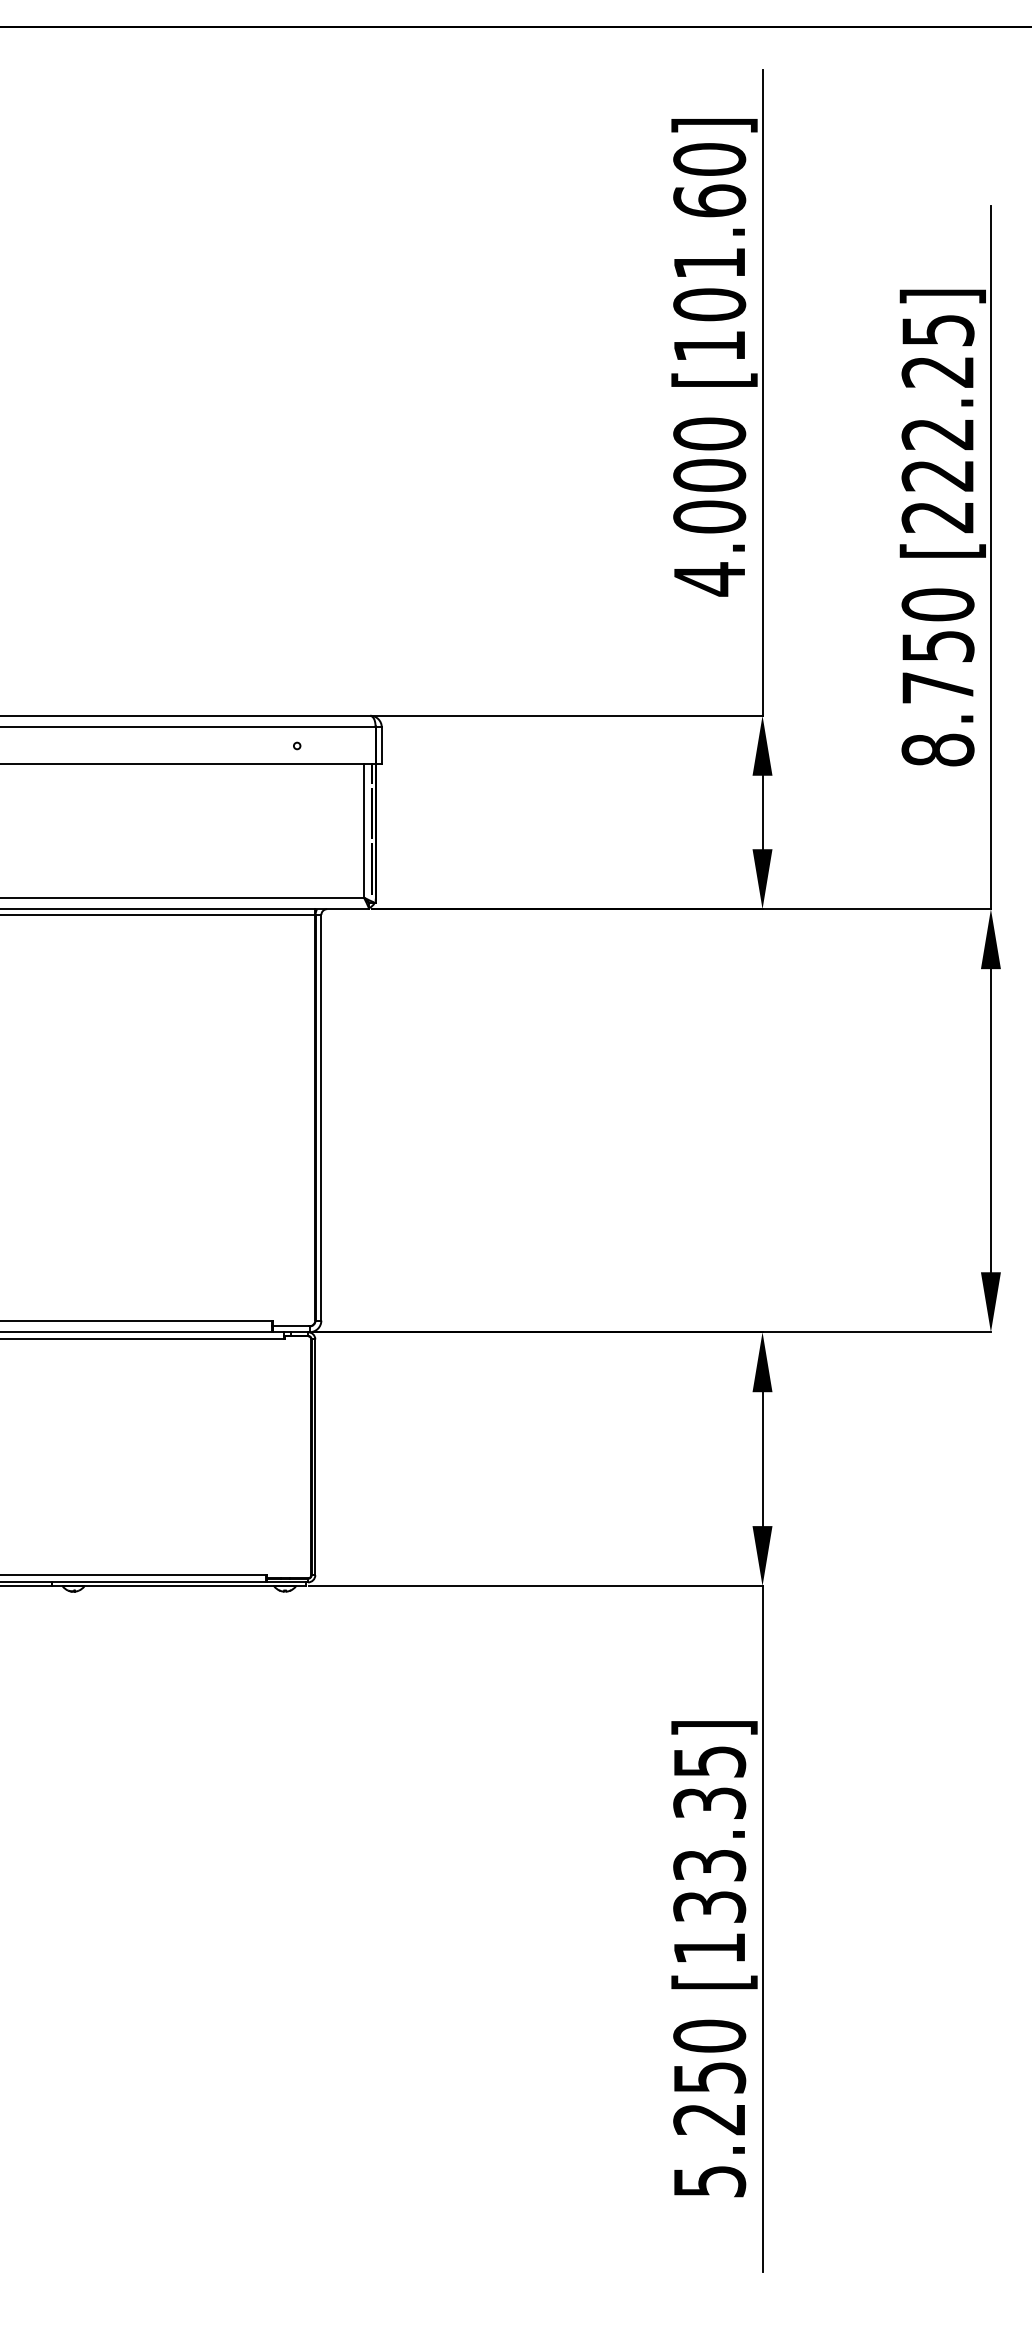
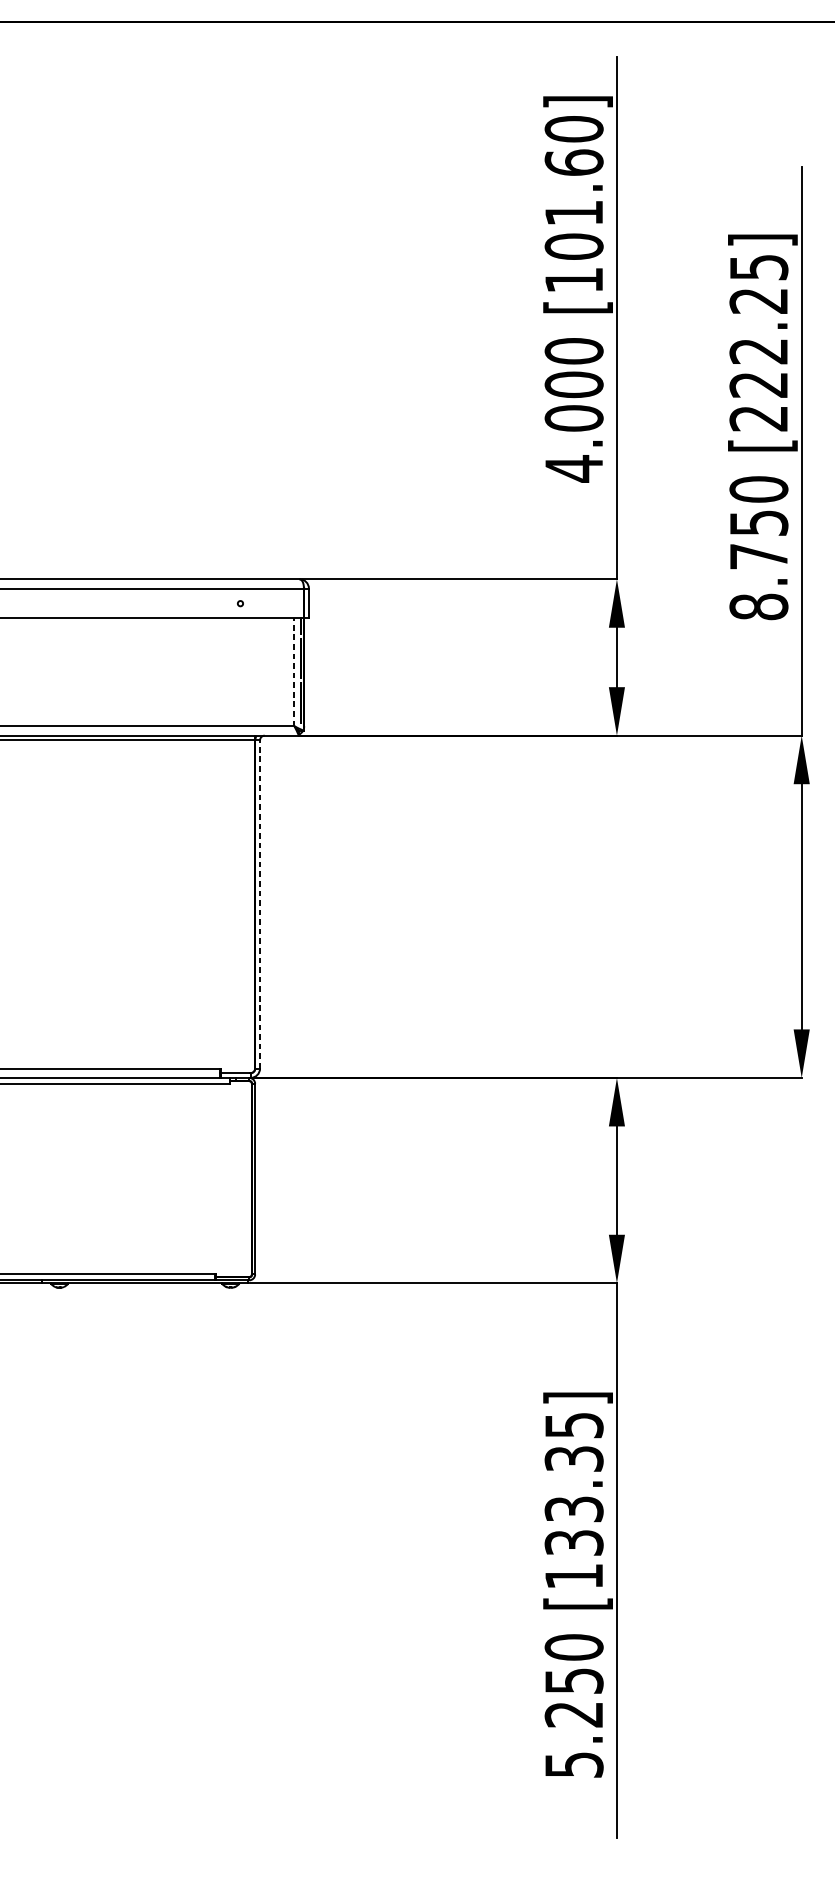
line: (363, 830) -> (294, 672), solid -> dashed
line: (321, 1117) -> (260, 904), solid -> dashed

